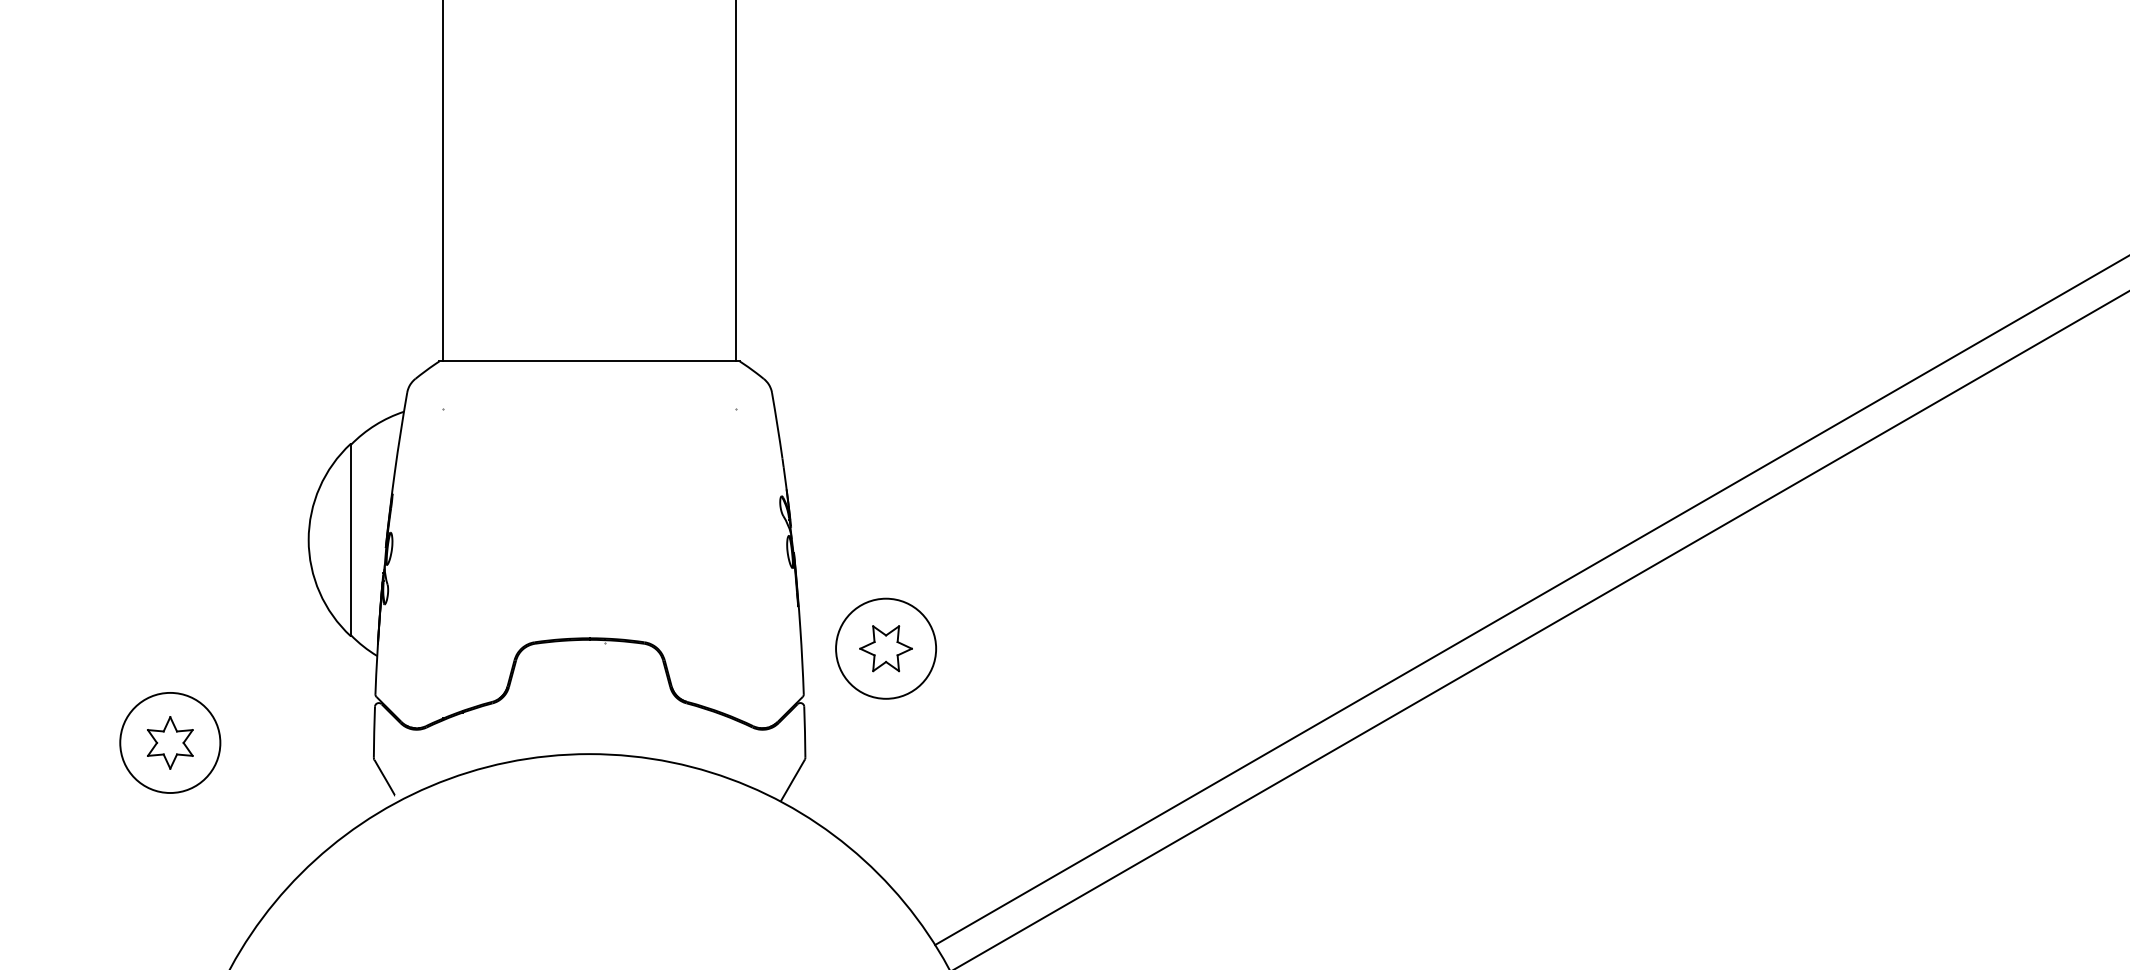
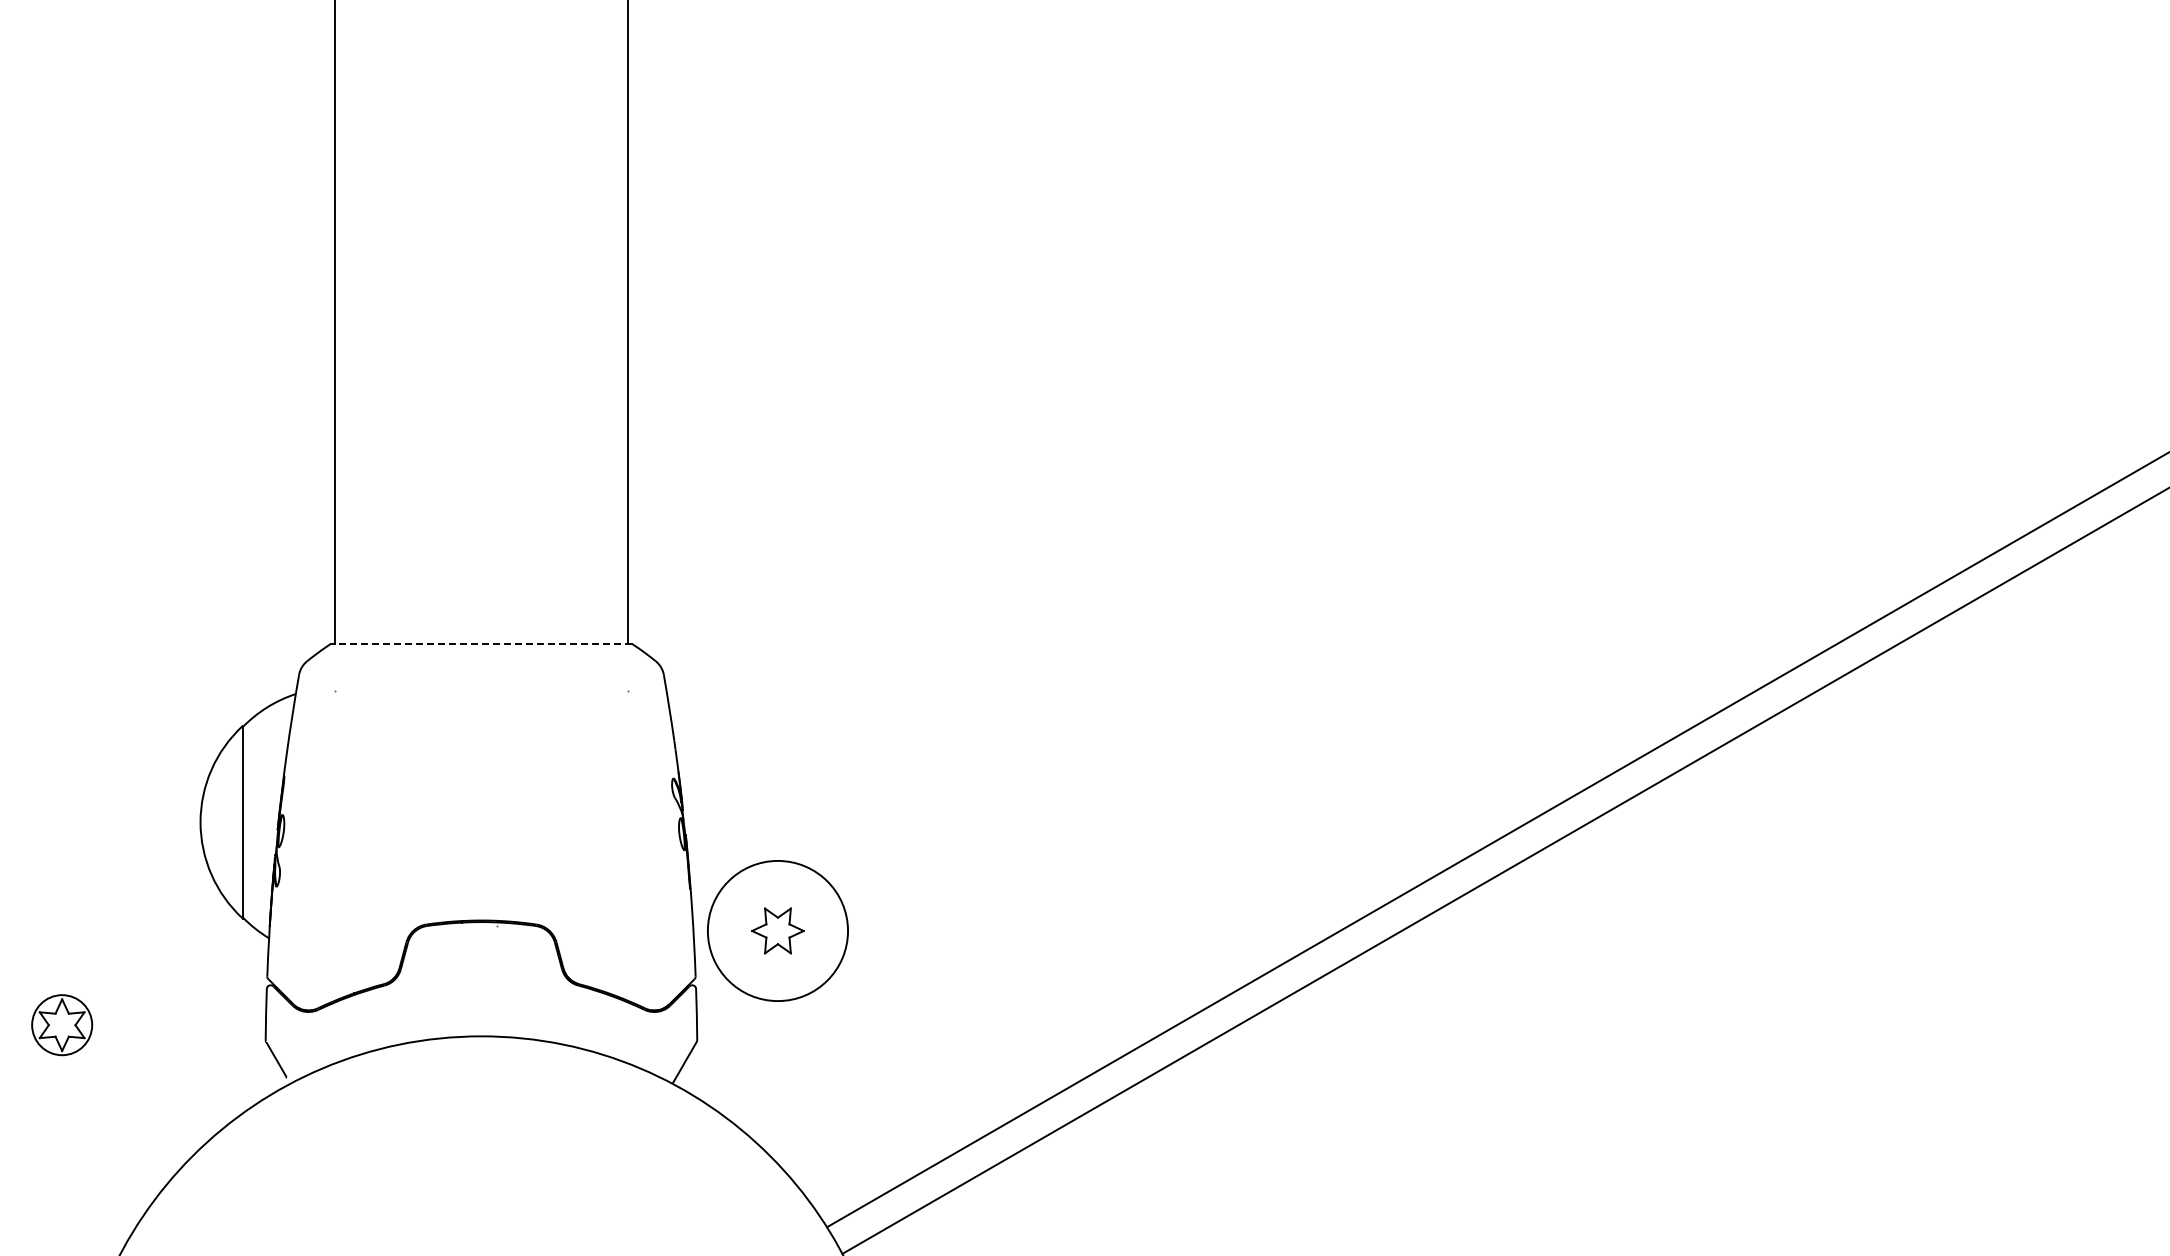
line: (588, 361) -> (480, 643), solid -> dashed
circle: (885, 648) -> (777, 930), size x1.4
circle: (170, 743) -> (62, 1025), size x0.6

